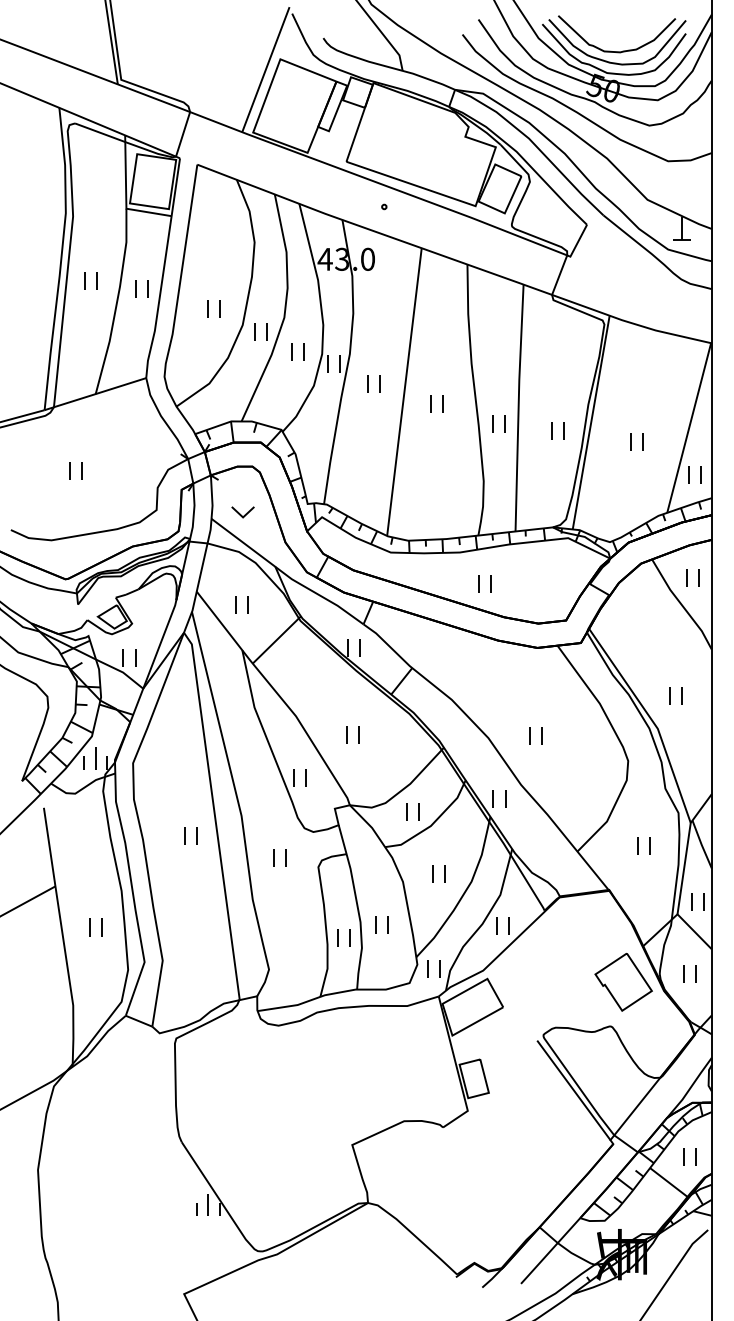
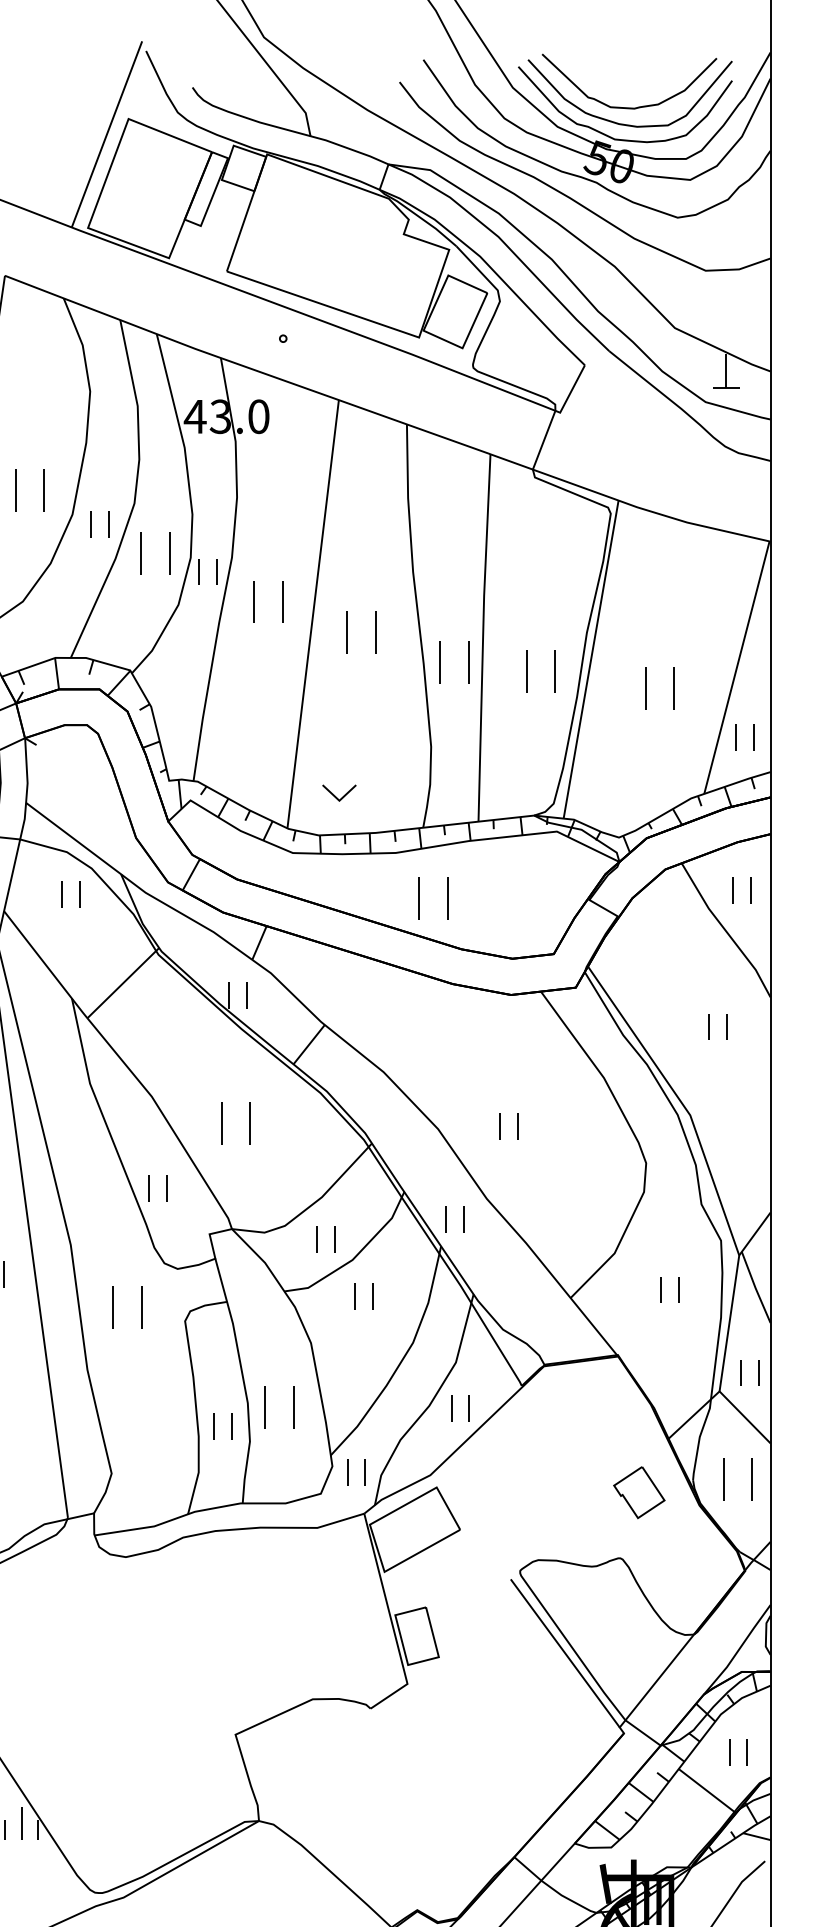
part: (213, 308) -> (29, 489), size x1.6
part: (297, 351) -> (154, 553), size x1.6
part: (373, 383) -> (267, 601), size x1.6
part: (436, 403) -> (360, 631), size x1.6
part: (498, 423) -> (453, 660), size x1.6
part: (557, 430) -> (540, 671), size x1.6
part: (636, 441) -> (658, 687), size x1.6
part: (242, 512) -> (338, 793), moved
part: (484, 583) -> (432, 899), size x1.6
part: (241, 604) -> (70, 893), moved
part: (675, 695) -> (716, 1025), moved
part: (352, 734) -> (235, 1123), size x1.6
part: (279, 857) -> (127, 1306), size x1.6
part: (438, 873) -> (363, 1296), moved
part: (381, 924) -> (279, 1406), size x1.6
part: (689, 973) -> (737, 1479), size x1.6
part: (623, 982) -> (639, 1492), size x0.6

